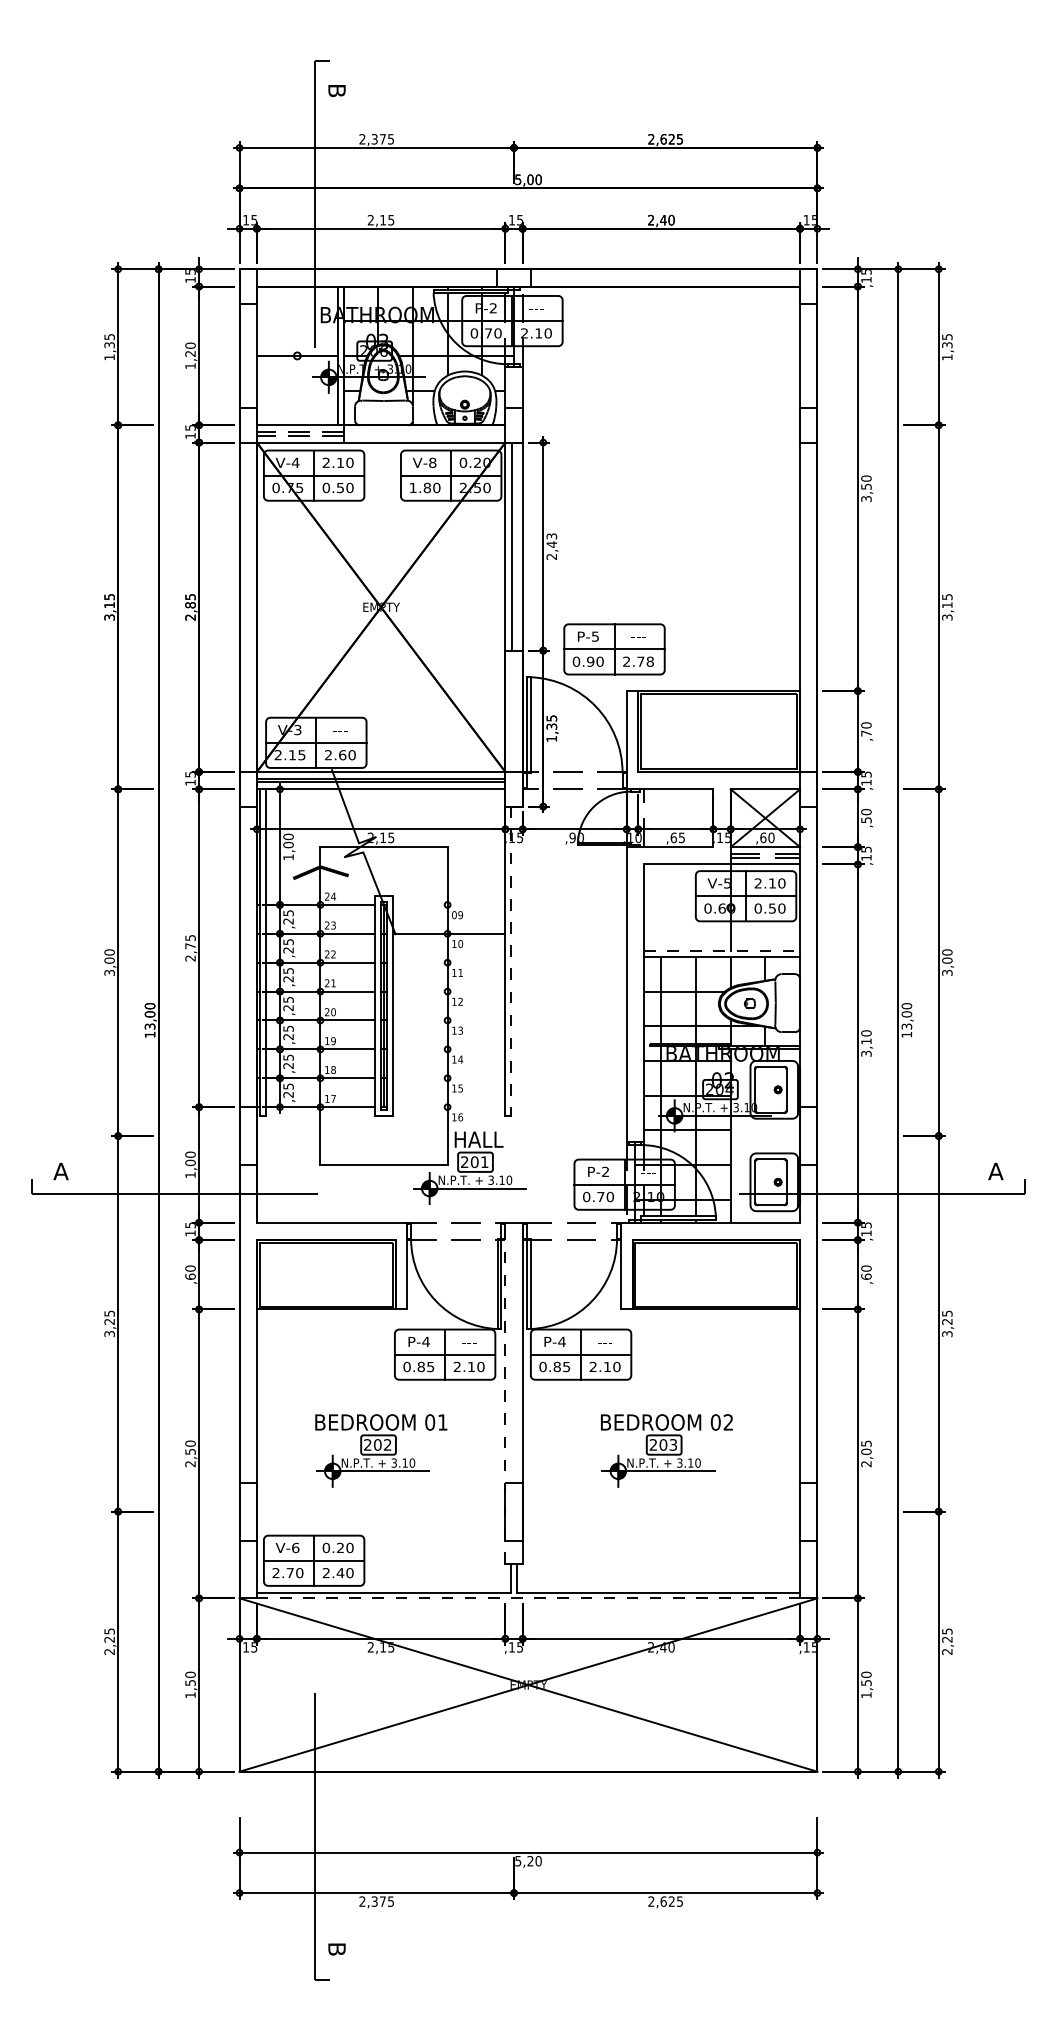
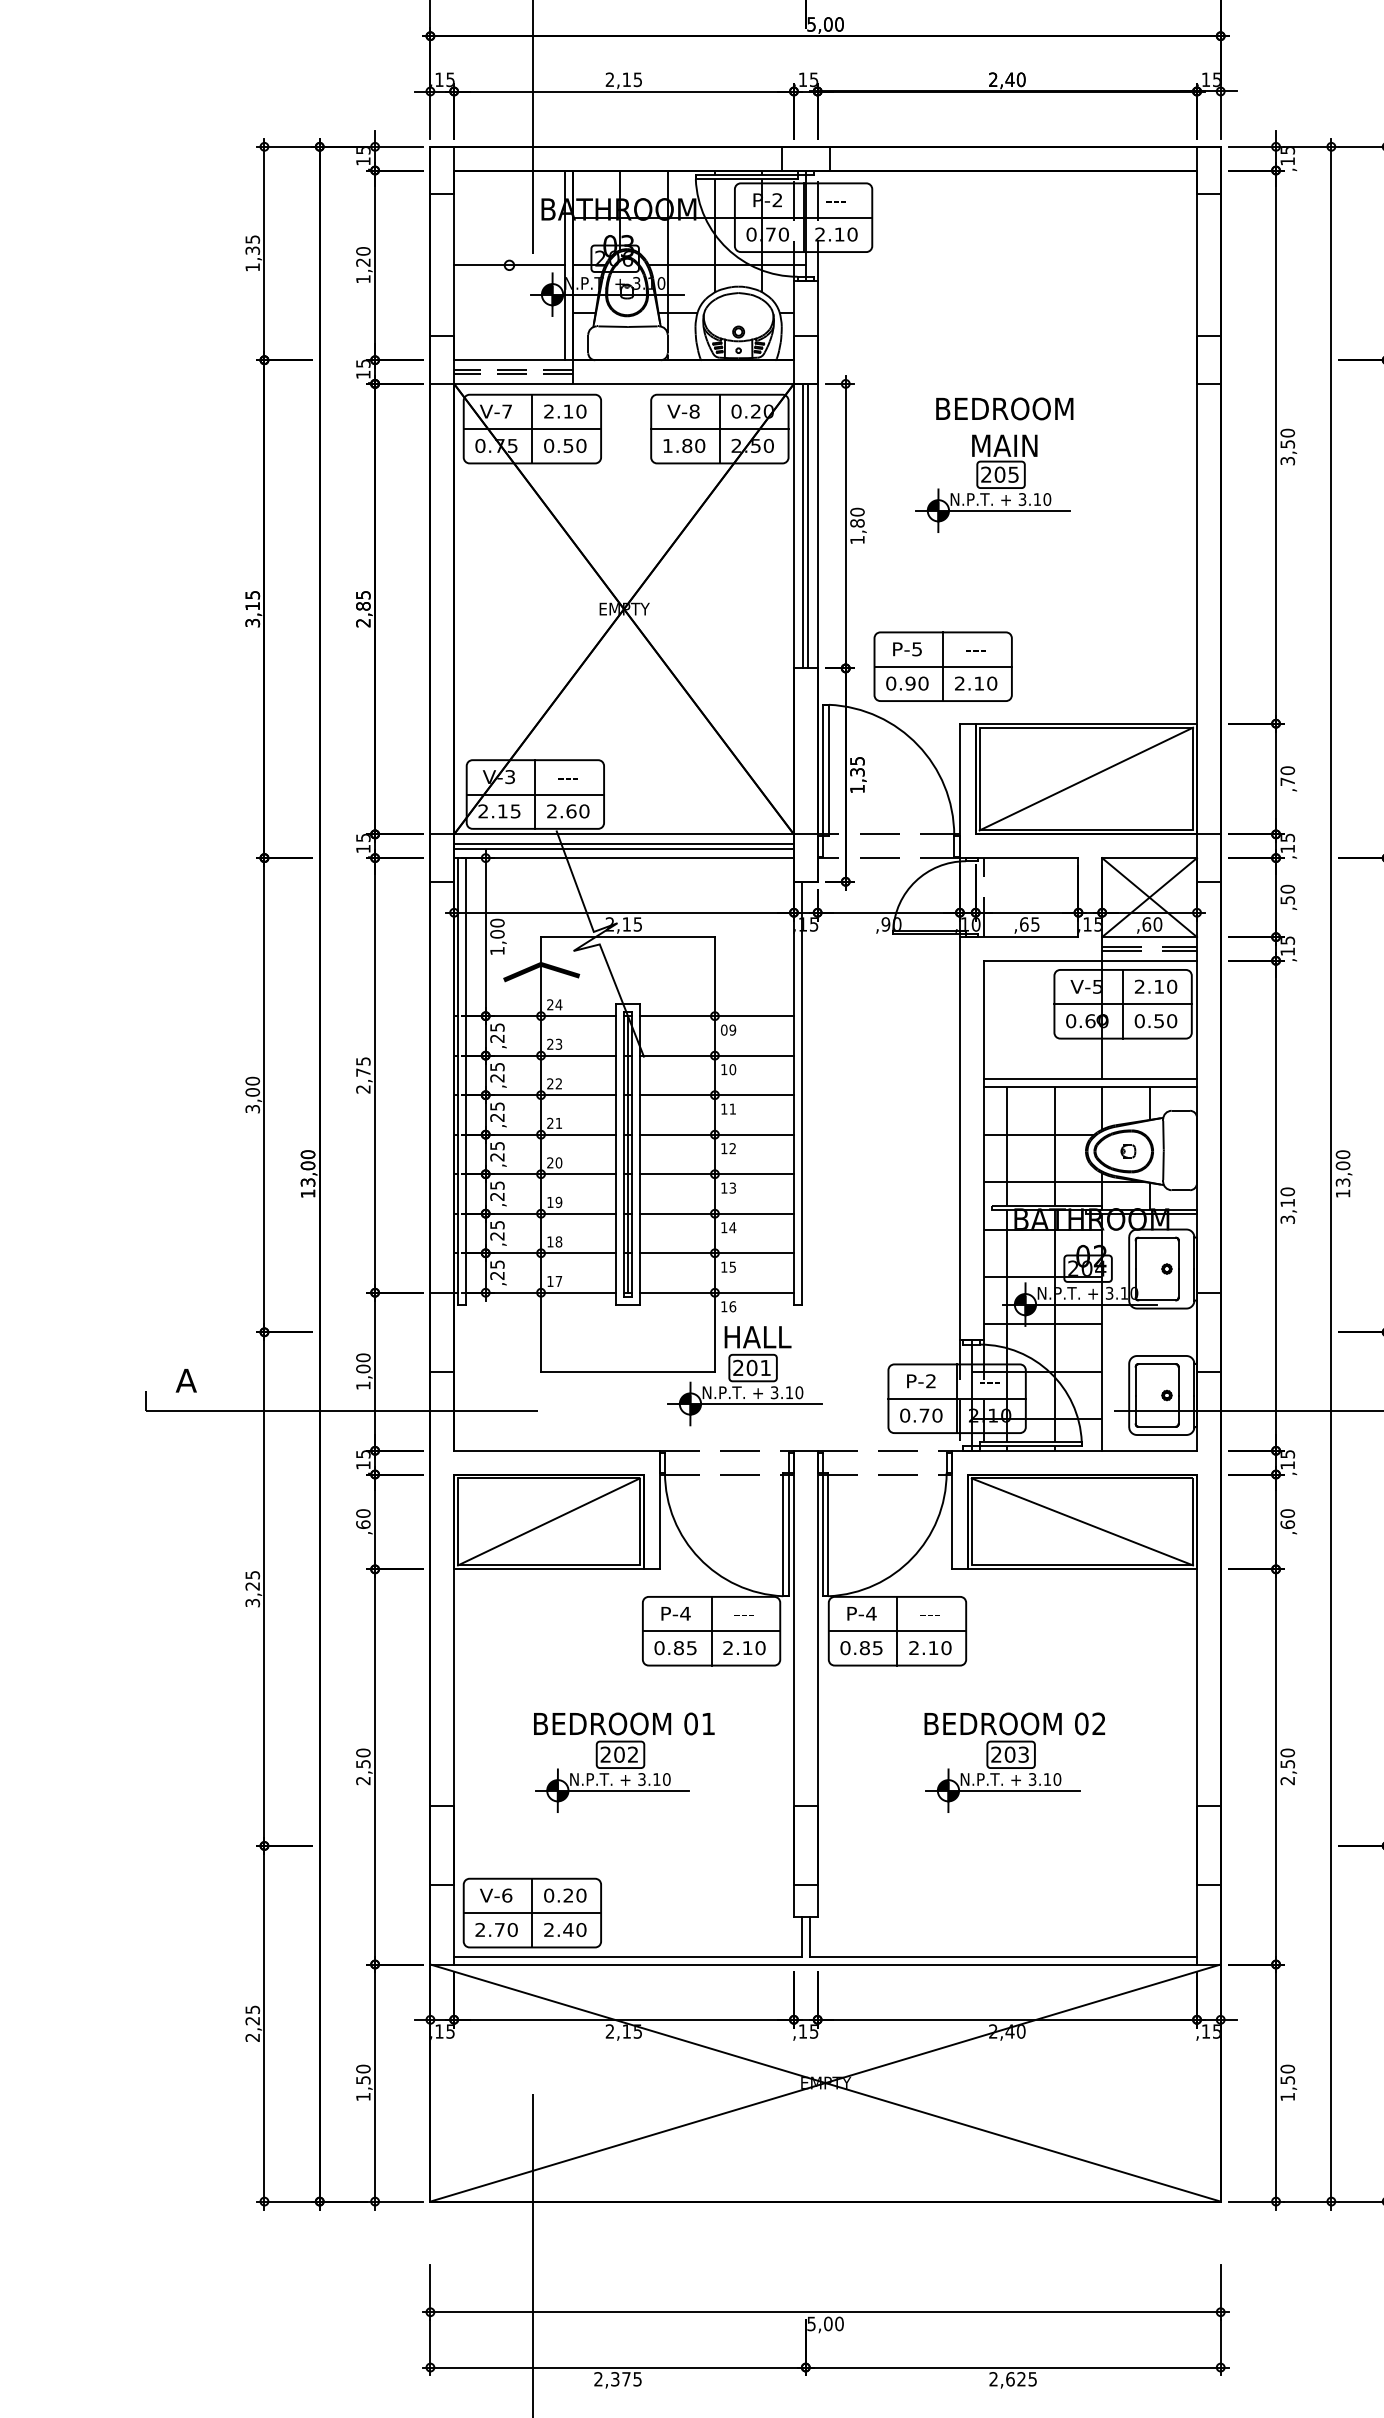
text: (295, 462) -> (506, 411), V-4 -> V-7
part: (651, 501) -> (993, 464), added
line: (515, 546) -> (807, 525), added
text: (551, 546) -> (857, 525), 2,43 -> 1,80
text: (645, 661) -> (985, 683), 2.78 -> 2.10
line: (719, 731) -> (1086, 778), added
line: (448, 904) -> (716, 1015), added
line: (722, 951) -> (1090, 1079), dashed -> solid
line: (511, 961) -> (802, 1093), dashed -> solid
line: (448, 962) -> (716, 1094), added
line: (448, 991) -> (716, 1134), added
line: (448, 1020) -> (716, 1174), added
line: (448, 1049) -> (716, 1213), added
line: (448, 1078) -> (716, 1253), added
line: (448, 1107) -> (716, 1293), added
line: (325, 1274) -> (547, 1521), added
line: (716, 1274) -> (1082, 1521), added
line: (505, 1392) -> (794, 1682), dashed -> solid
text: (866, 1447) -> (1287, 1758), 2,05 -> 2,50
line: (528, 1598) -> (825, 1964), dashed -> solid
text: (530, 1861) -> (828, 2324), 5,20 -> 5,00

